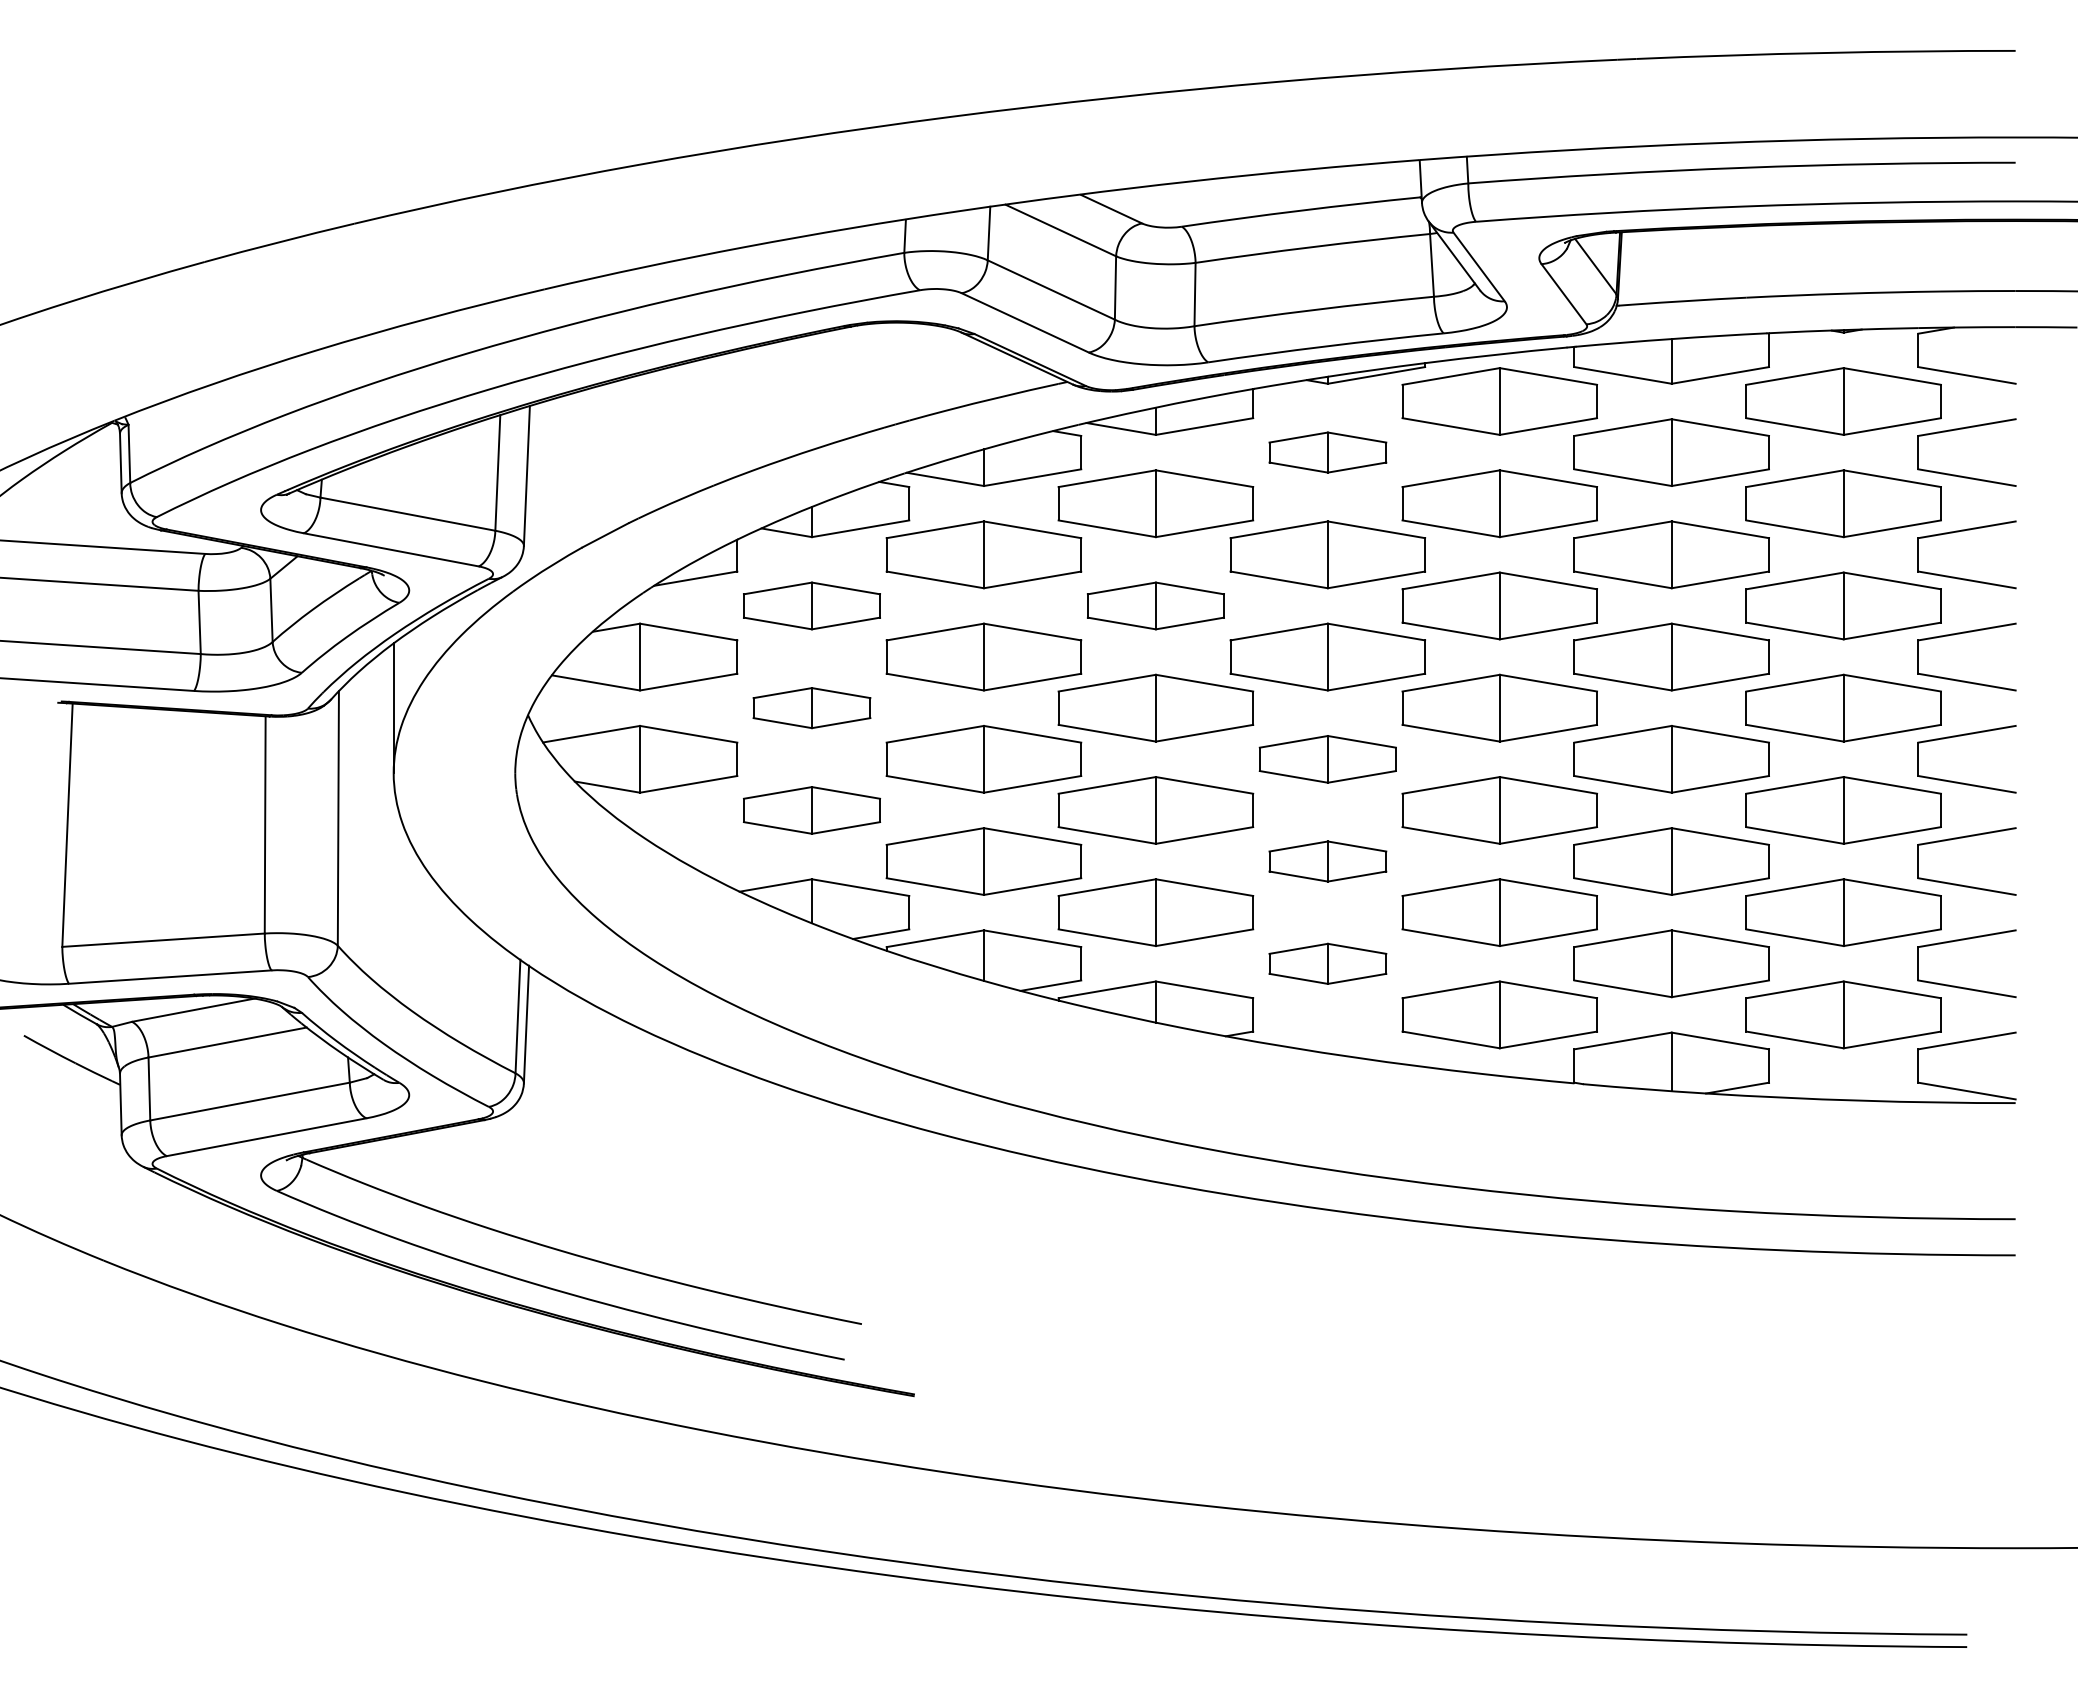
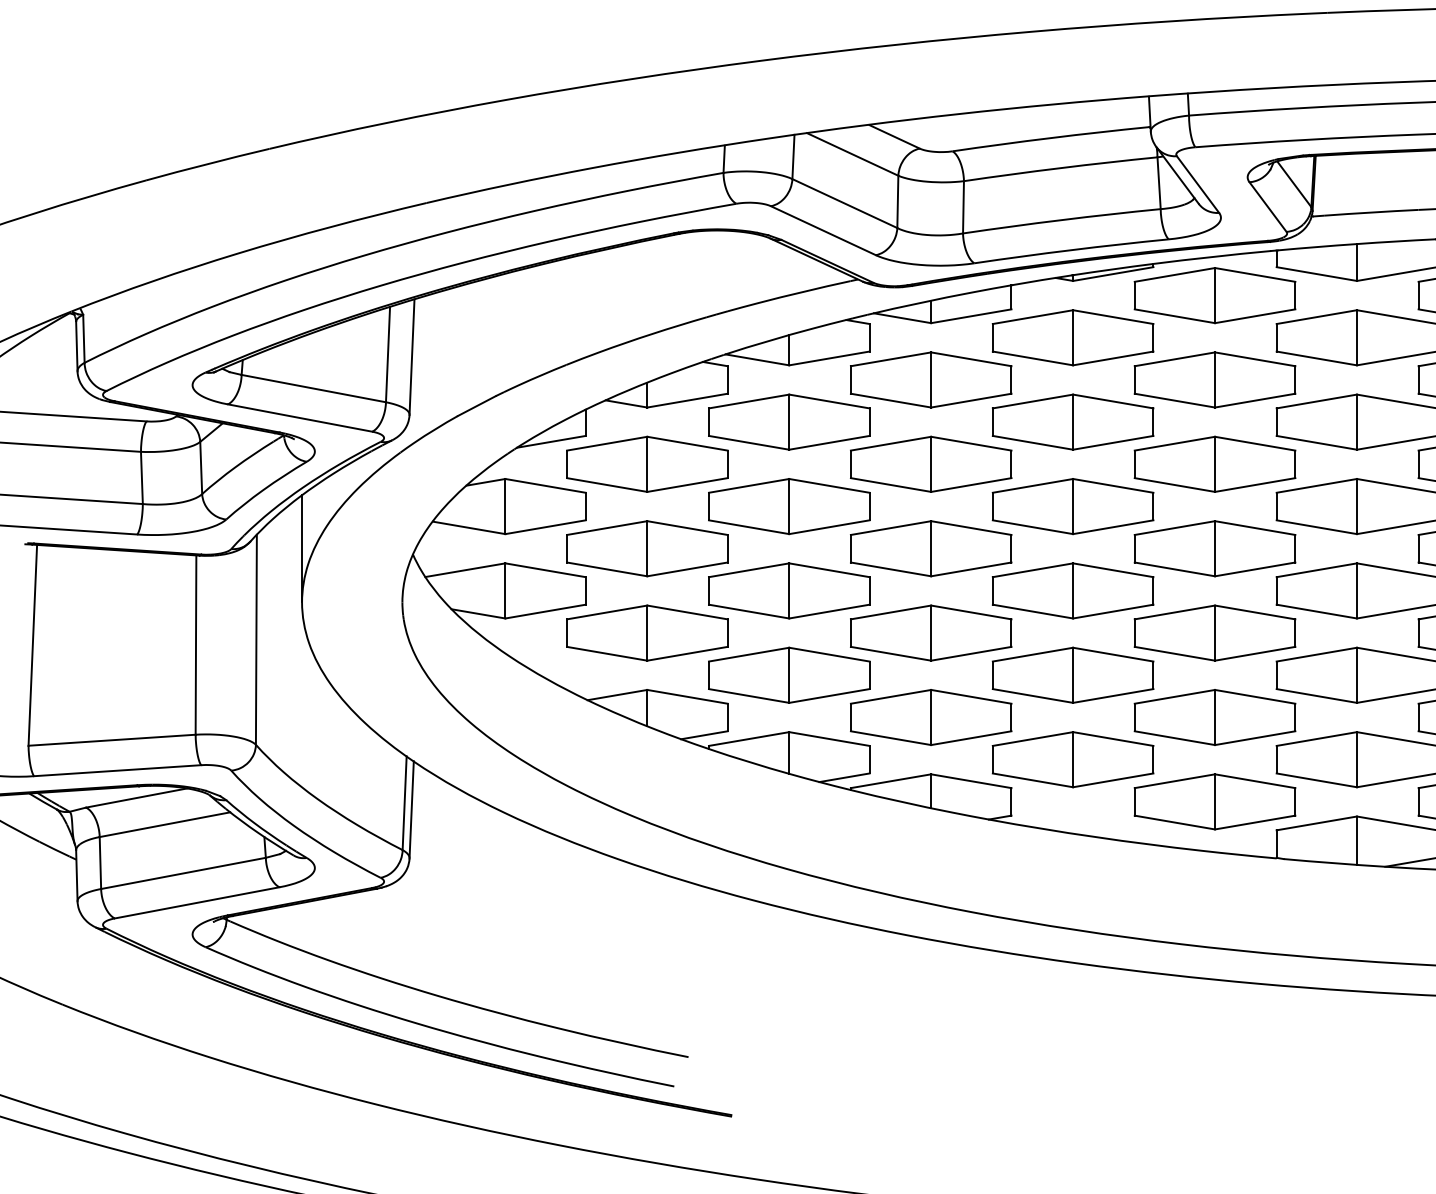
part: (1327, 452) -> (1072, 337), size x1.67
part: (811, 605) -> (646, 463), size x1.43
part: (1155, 605) -> (930, 463), size x1.43
part: (811, 707) -> (646, 548), size x1.67
part: (1327, 759) -> (1072, 591), size x1.43
part: (811, 810) -> (646, 633), size x1.43
part: (1327, 861) -> (1072, 675), size x1.67
part: (1327, 963) -> (1072, 759), size x1.67

